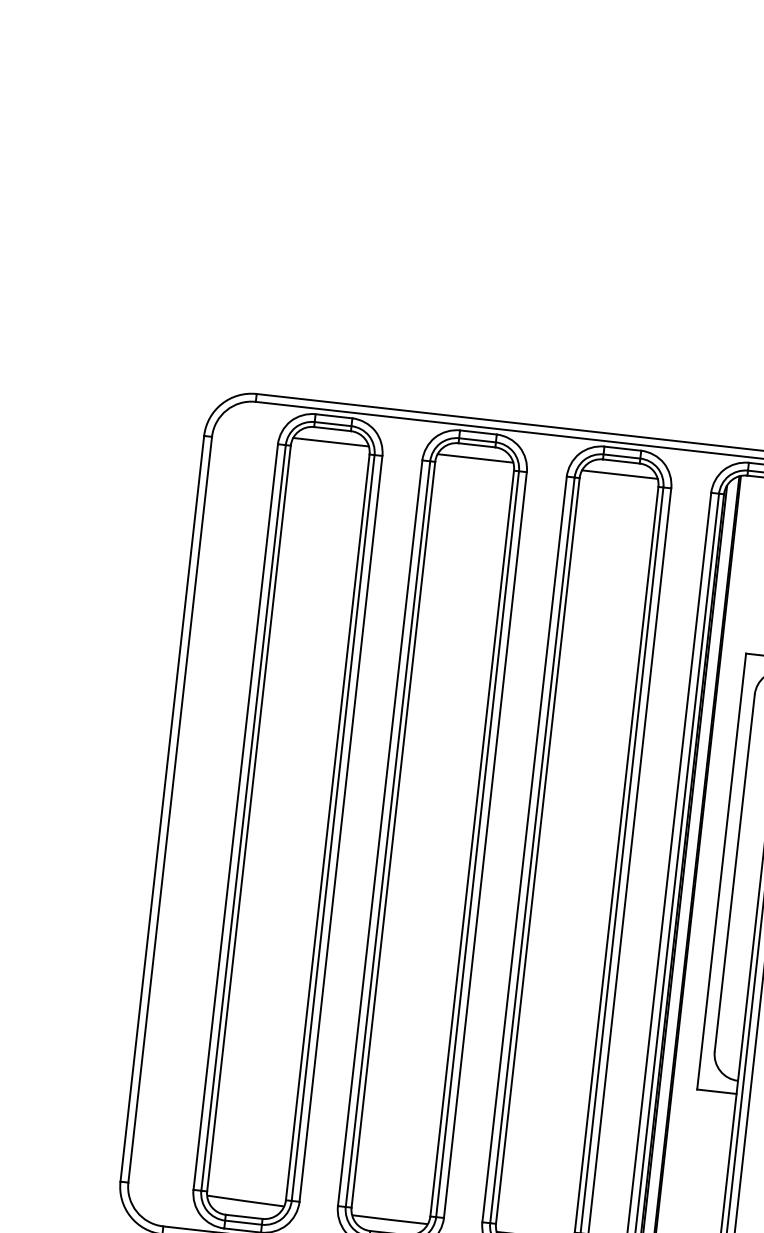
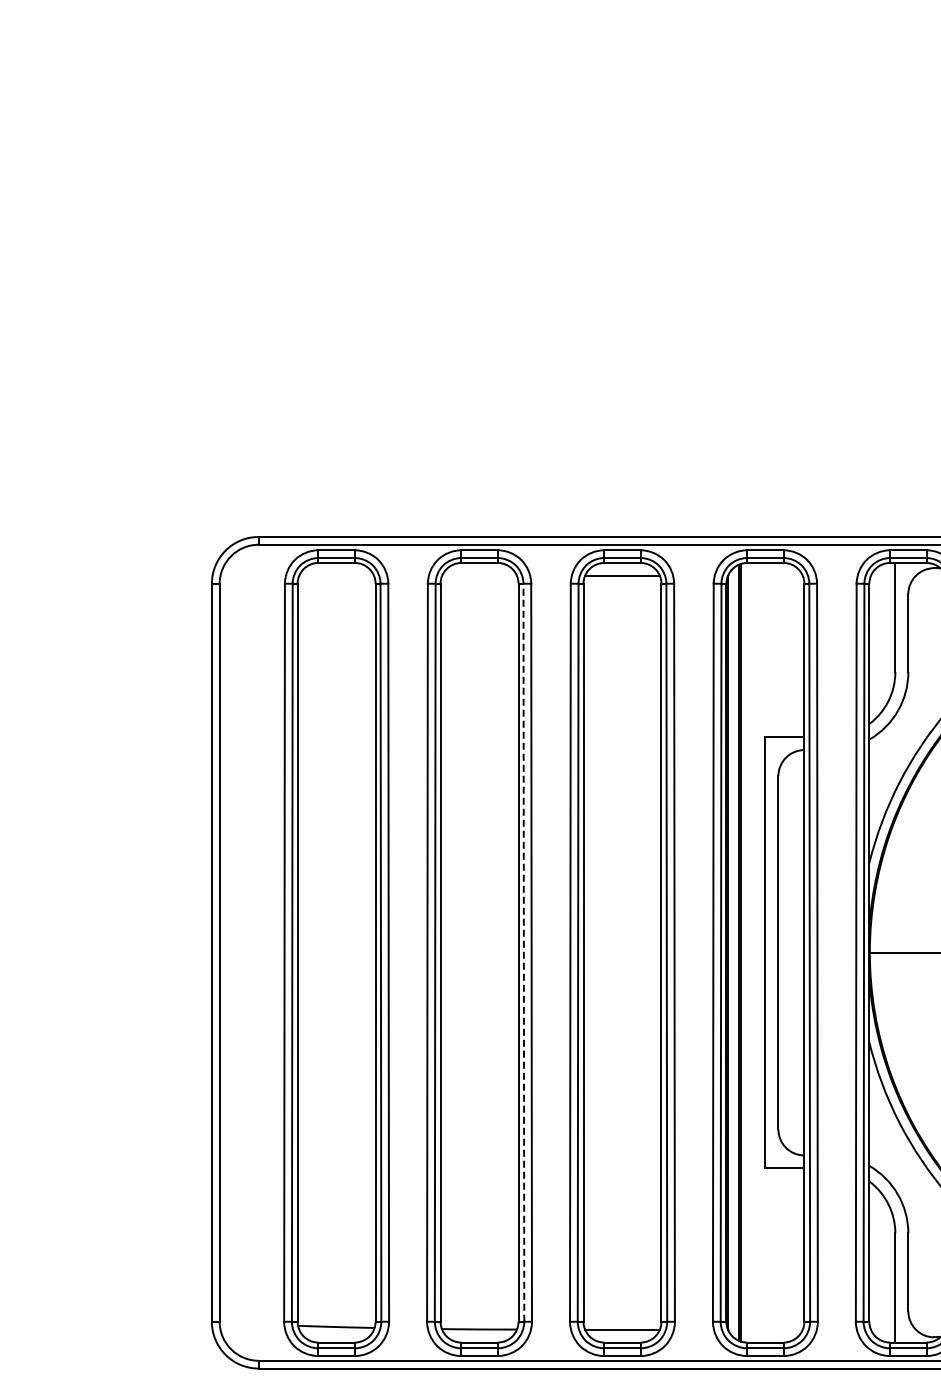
line: (331, 441) -> (336, 575), removed
line: (475, 457) -> (479, 575), removed
line: (477, 843) -> (523, 952), solid -> dashed

